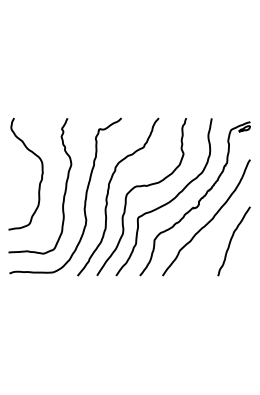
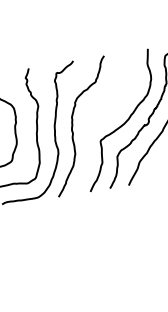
curve: (140, 187) -> (98, 115), removed

